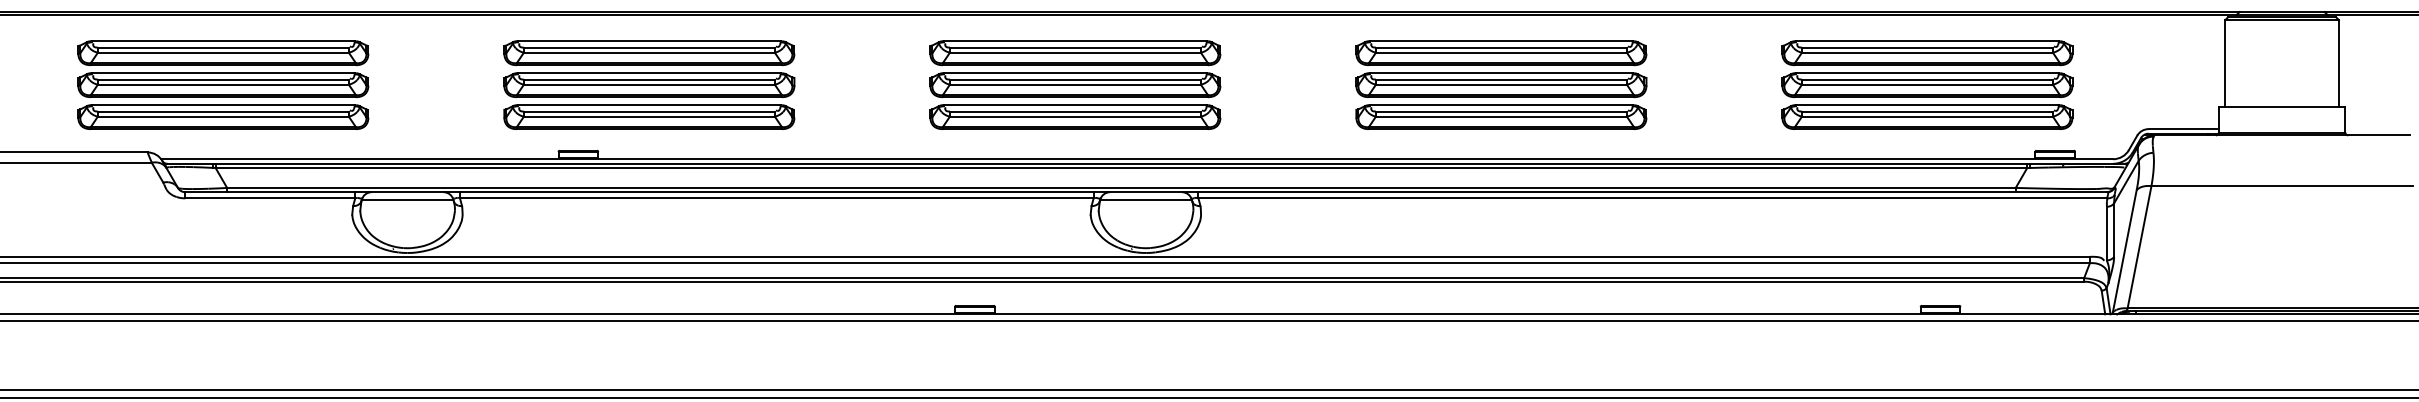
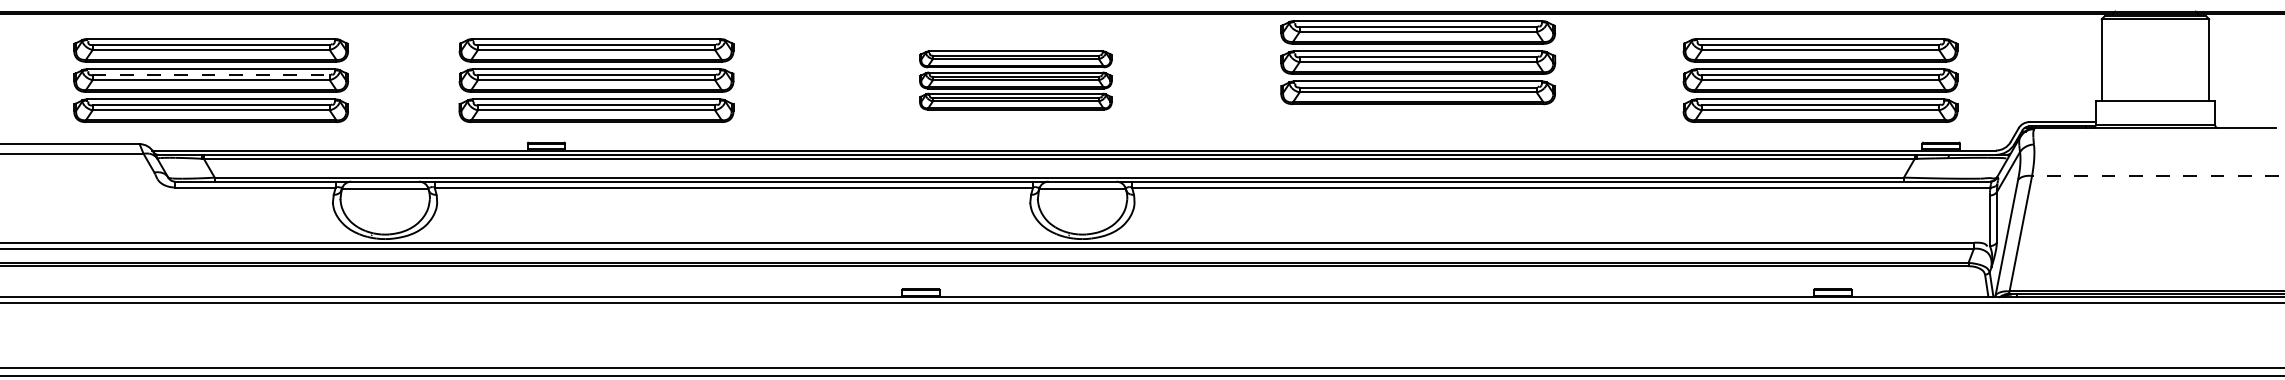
line: (223, 79) -> (211, 75), solid -> dashed
part: (649, 84) -> (596, 79), moved
part: (1075, 84) -> (1015, 79), size x0.7
part: (1501, 84) -> (1418, 62), moved
line: (2282, 186) -> (2155, 176), solid -> dashed

